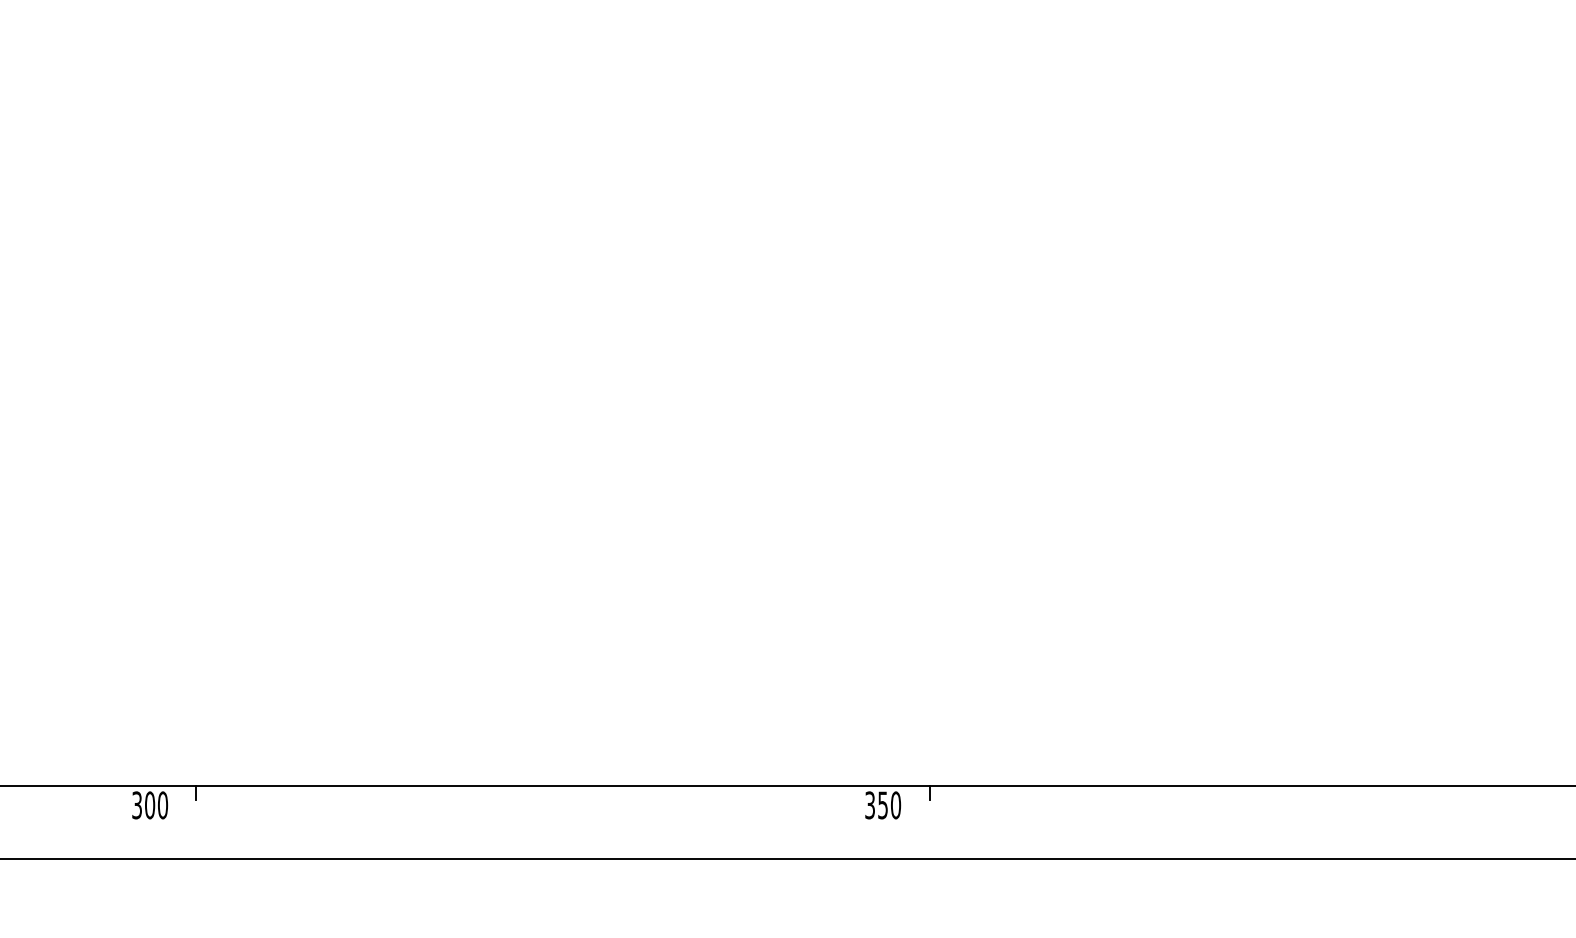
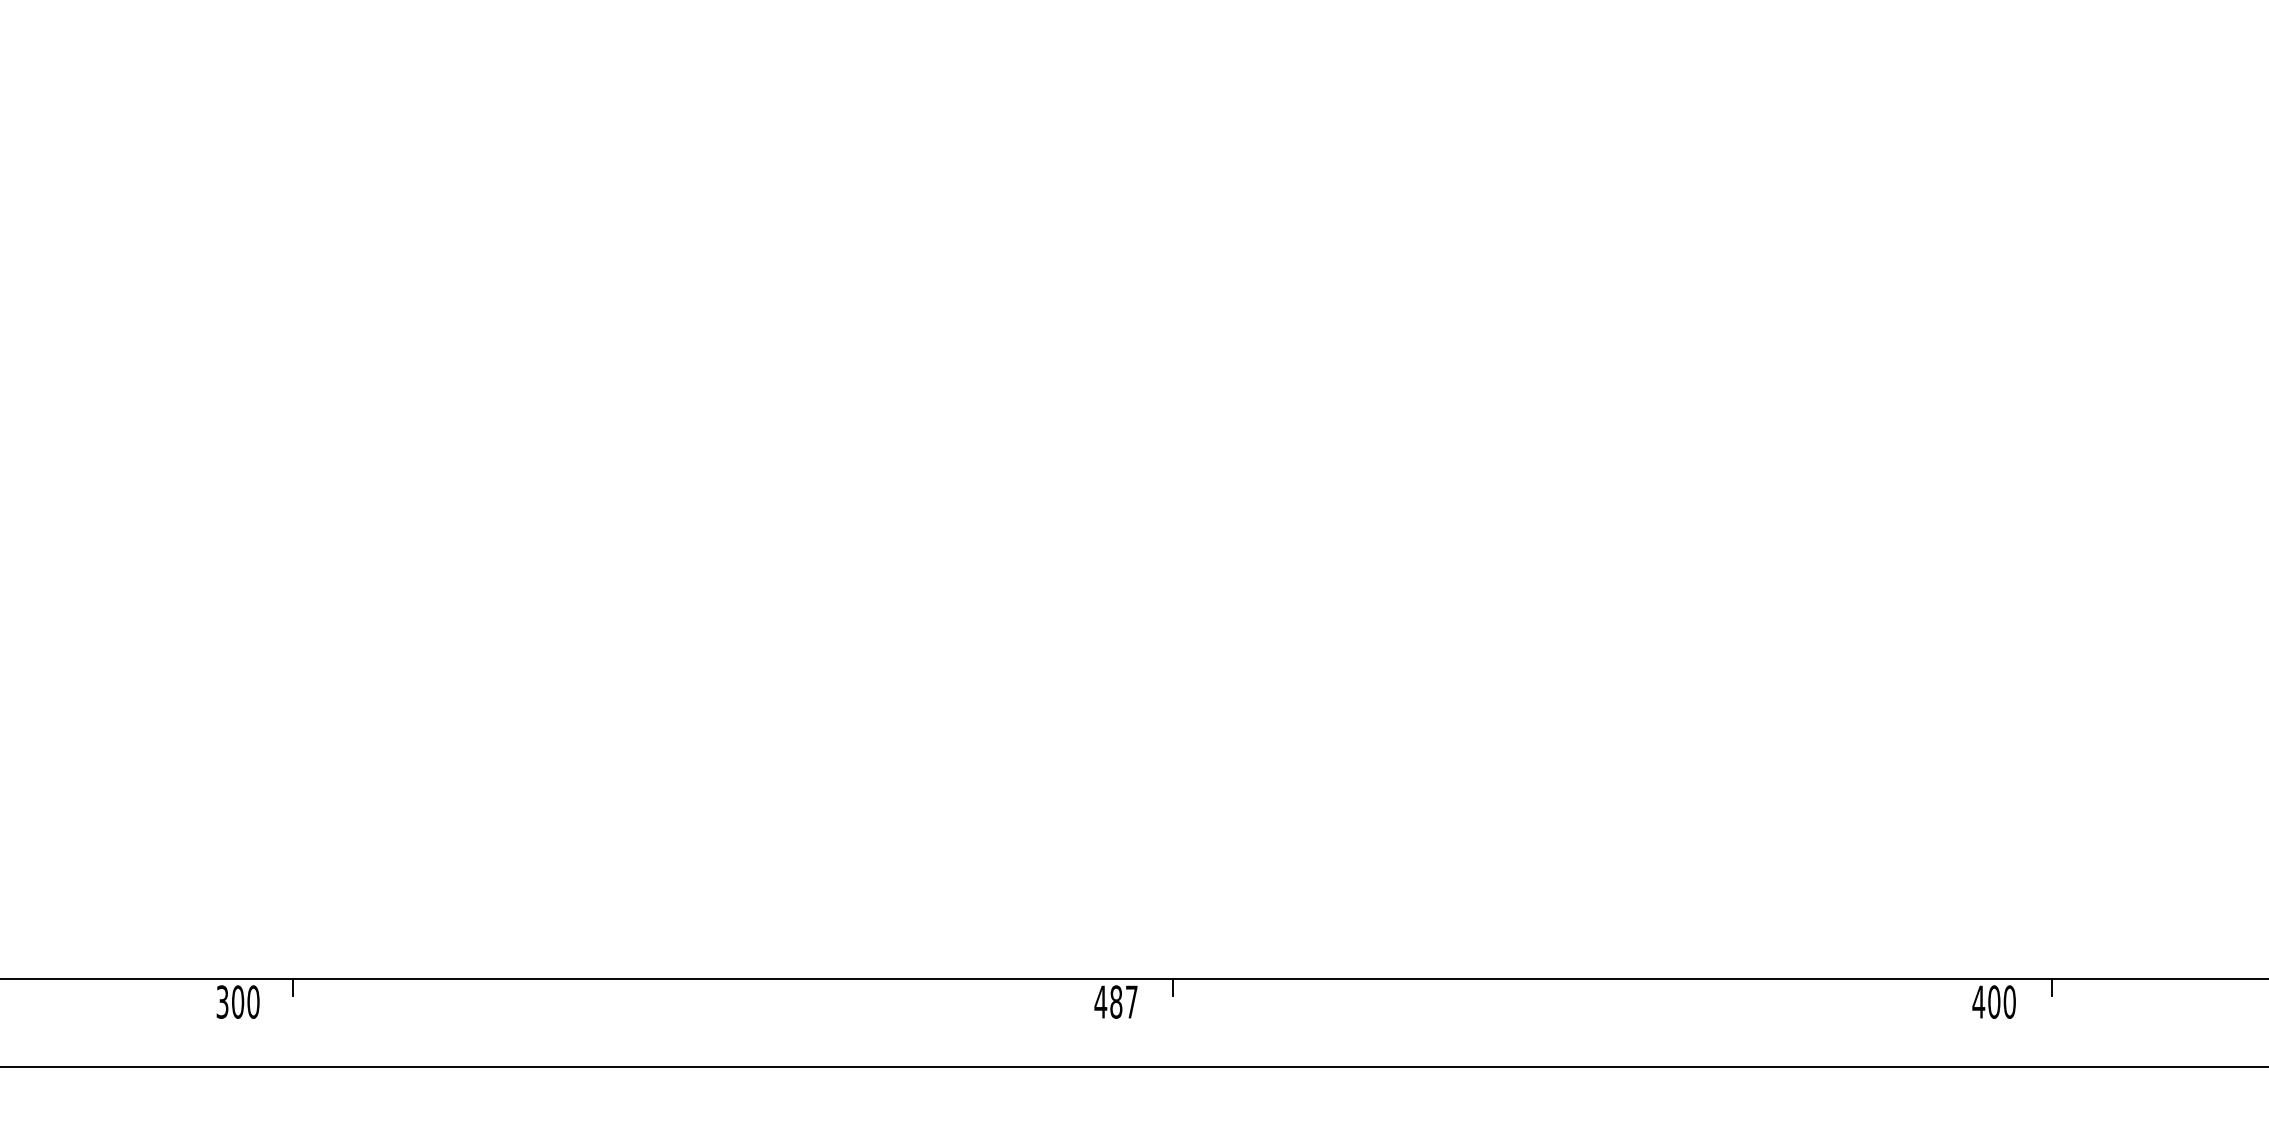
text: (882, 804) -> (1115, 1001), 350 -> 487

